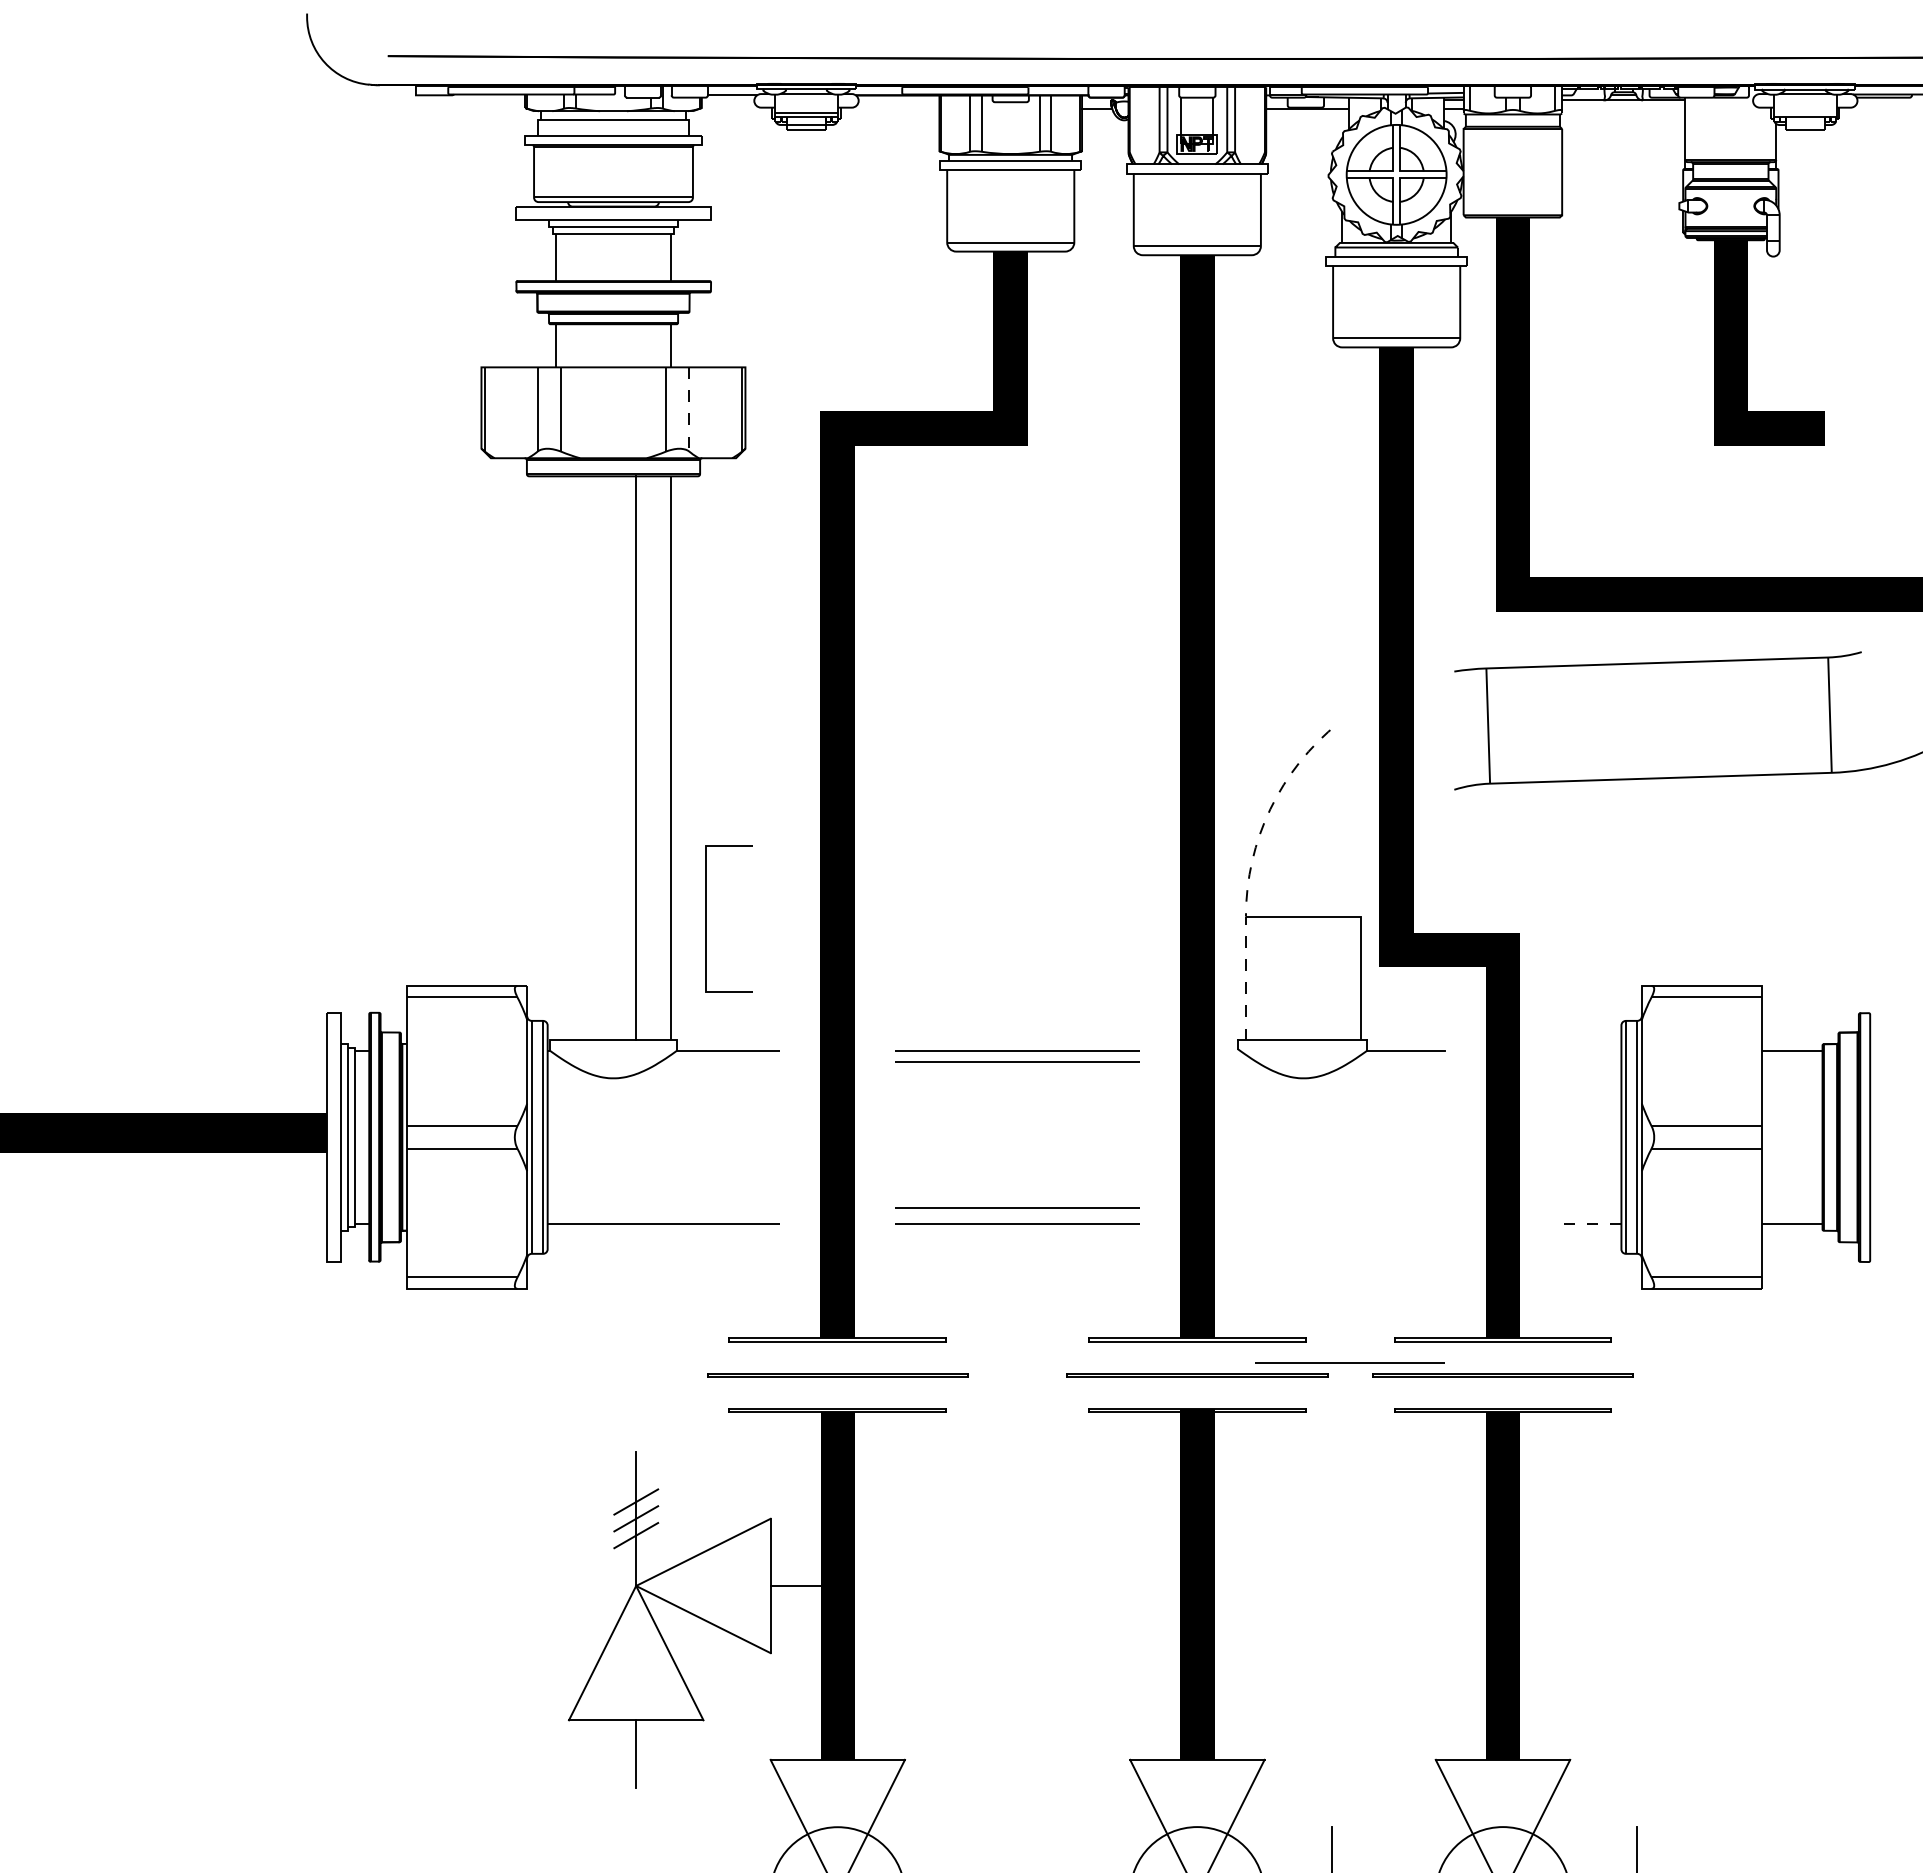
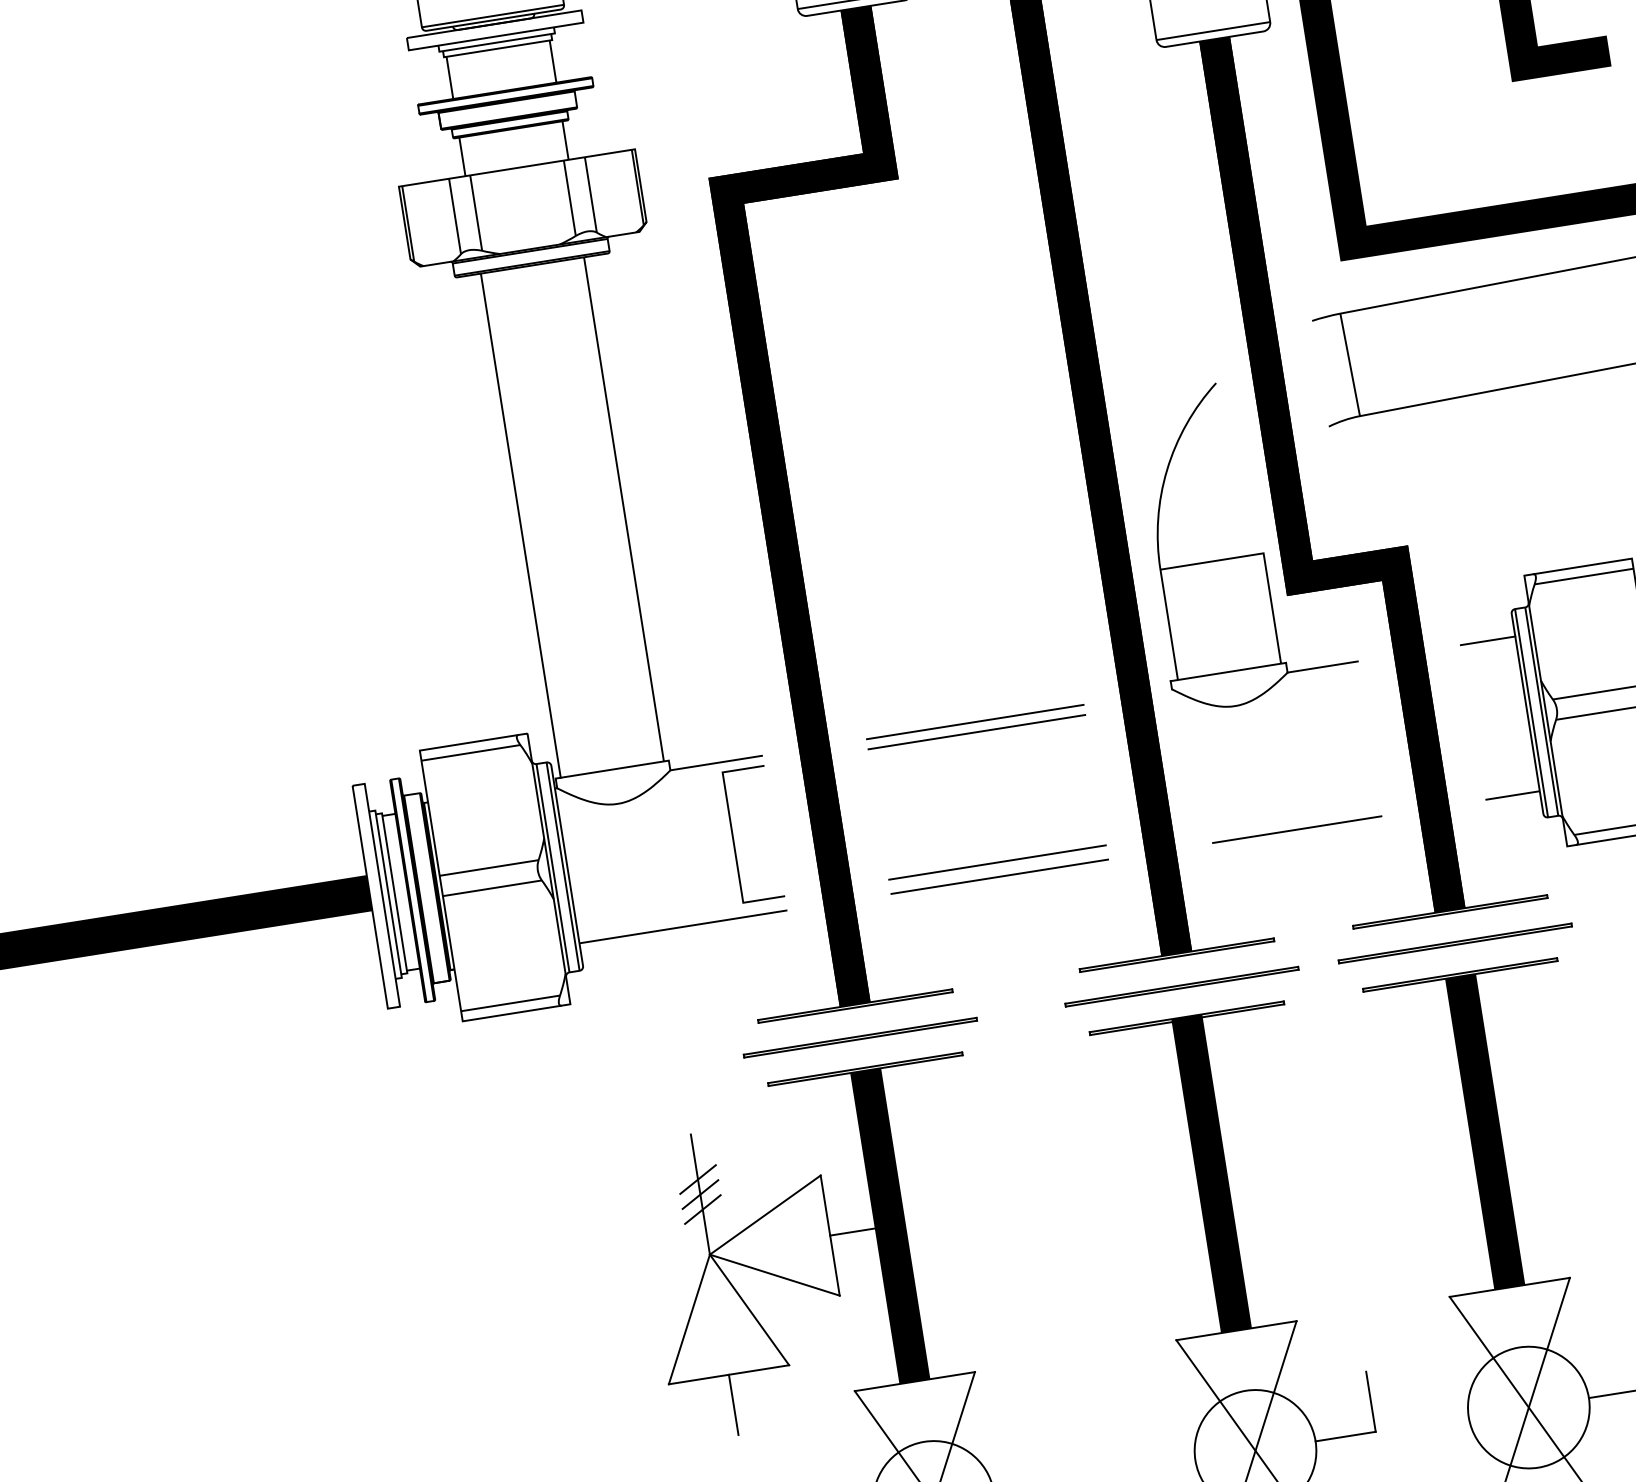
line: (689, 410) -> (591, 195), dashed -> solid
line: (635, 758) -> (520, 526), moved
line: (1251, 863) -> (1157, 521), dashed -> solid
line: (706, 918) -> (733, 837), moved
line: (1590, 1050) -> (1487, 640), added
line: (1590, 1223) -> (1512, 795), dashed -> solid
line: (1349, 1362) -> (1296, 829), moved

